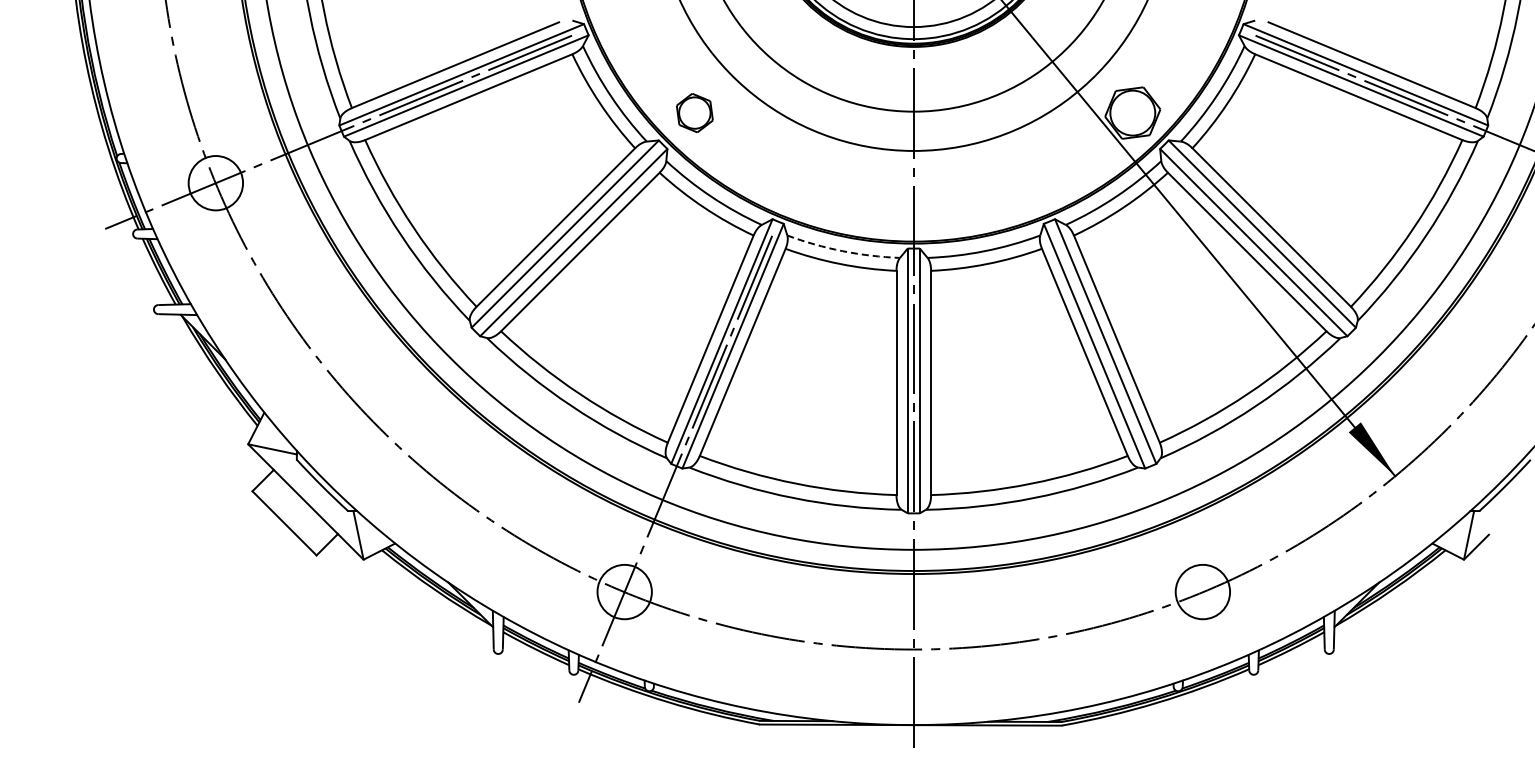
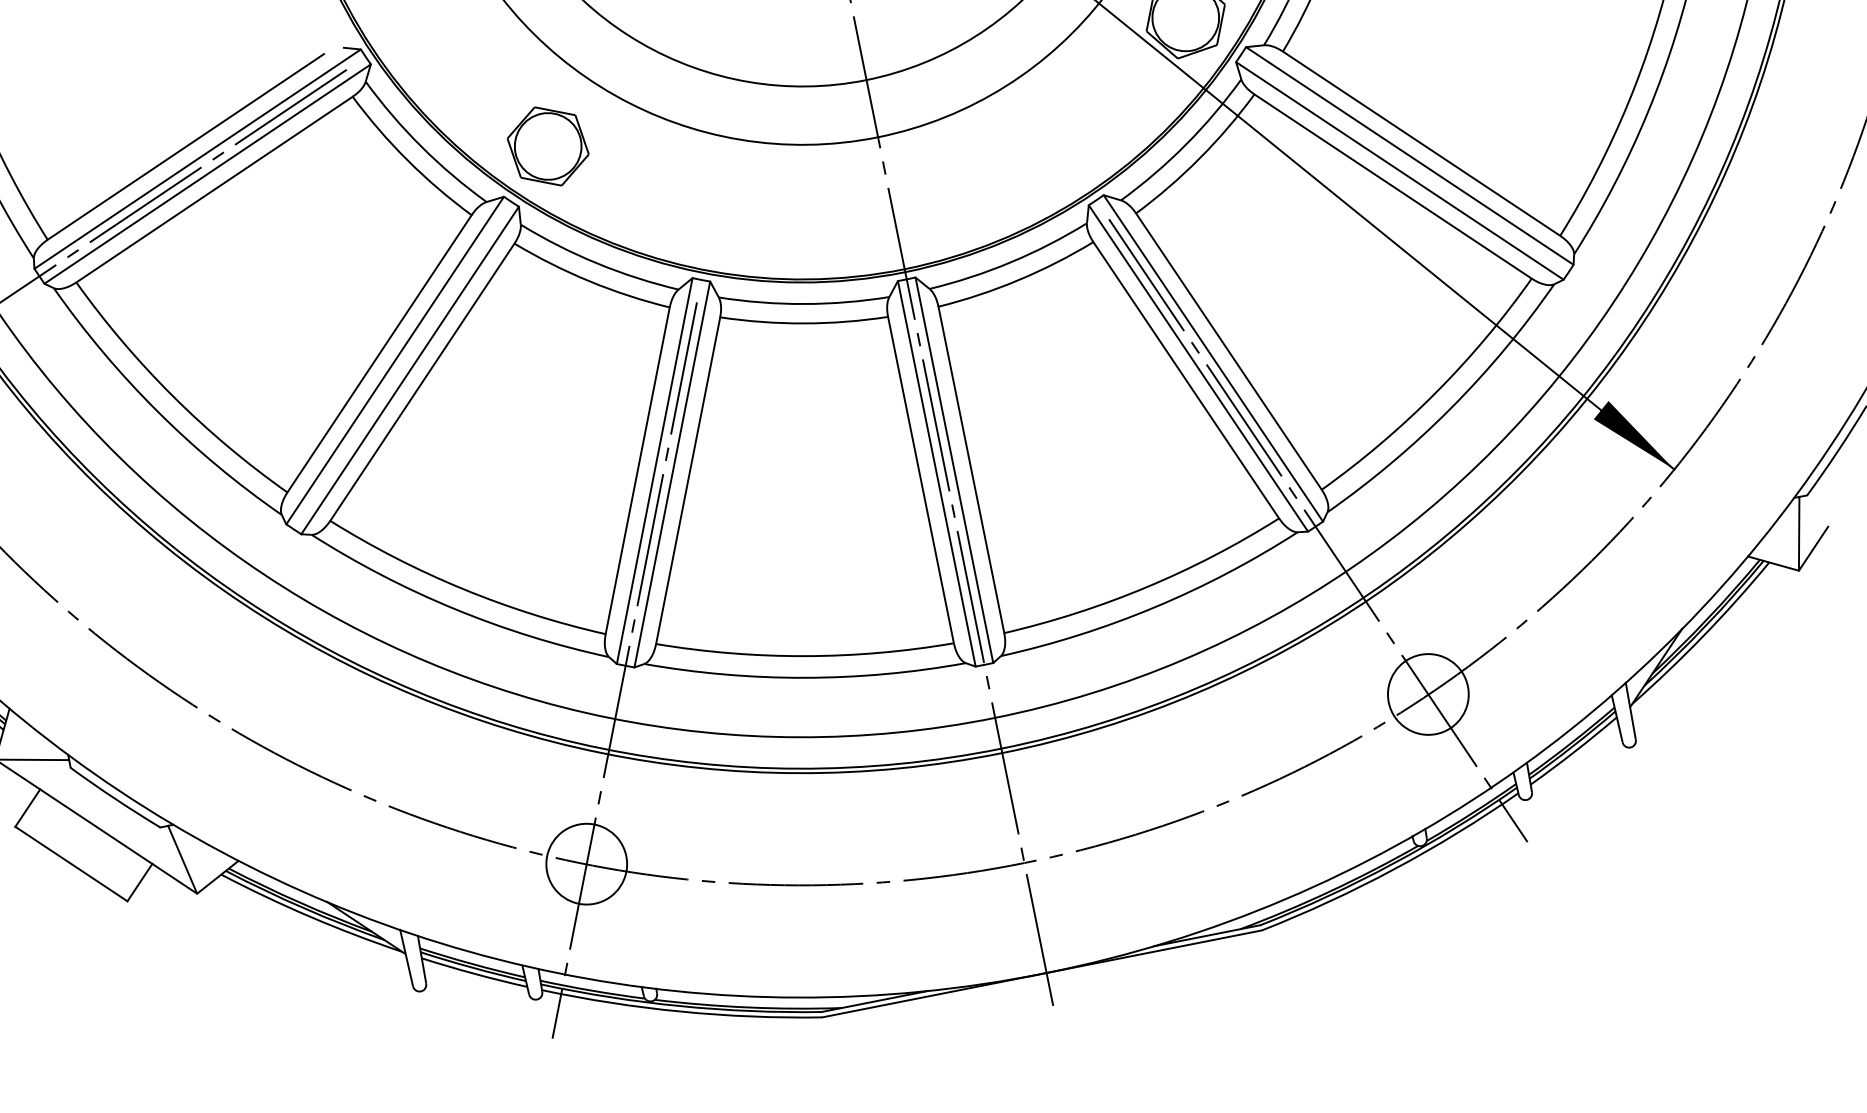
part: (694, 112) -> (547, 145), size x1.43
arc: (842, 251) -> (803, 304), dashed -> solid
line: (1151, 468) -> (1317, 529), added

